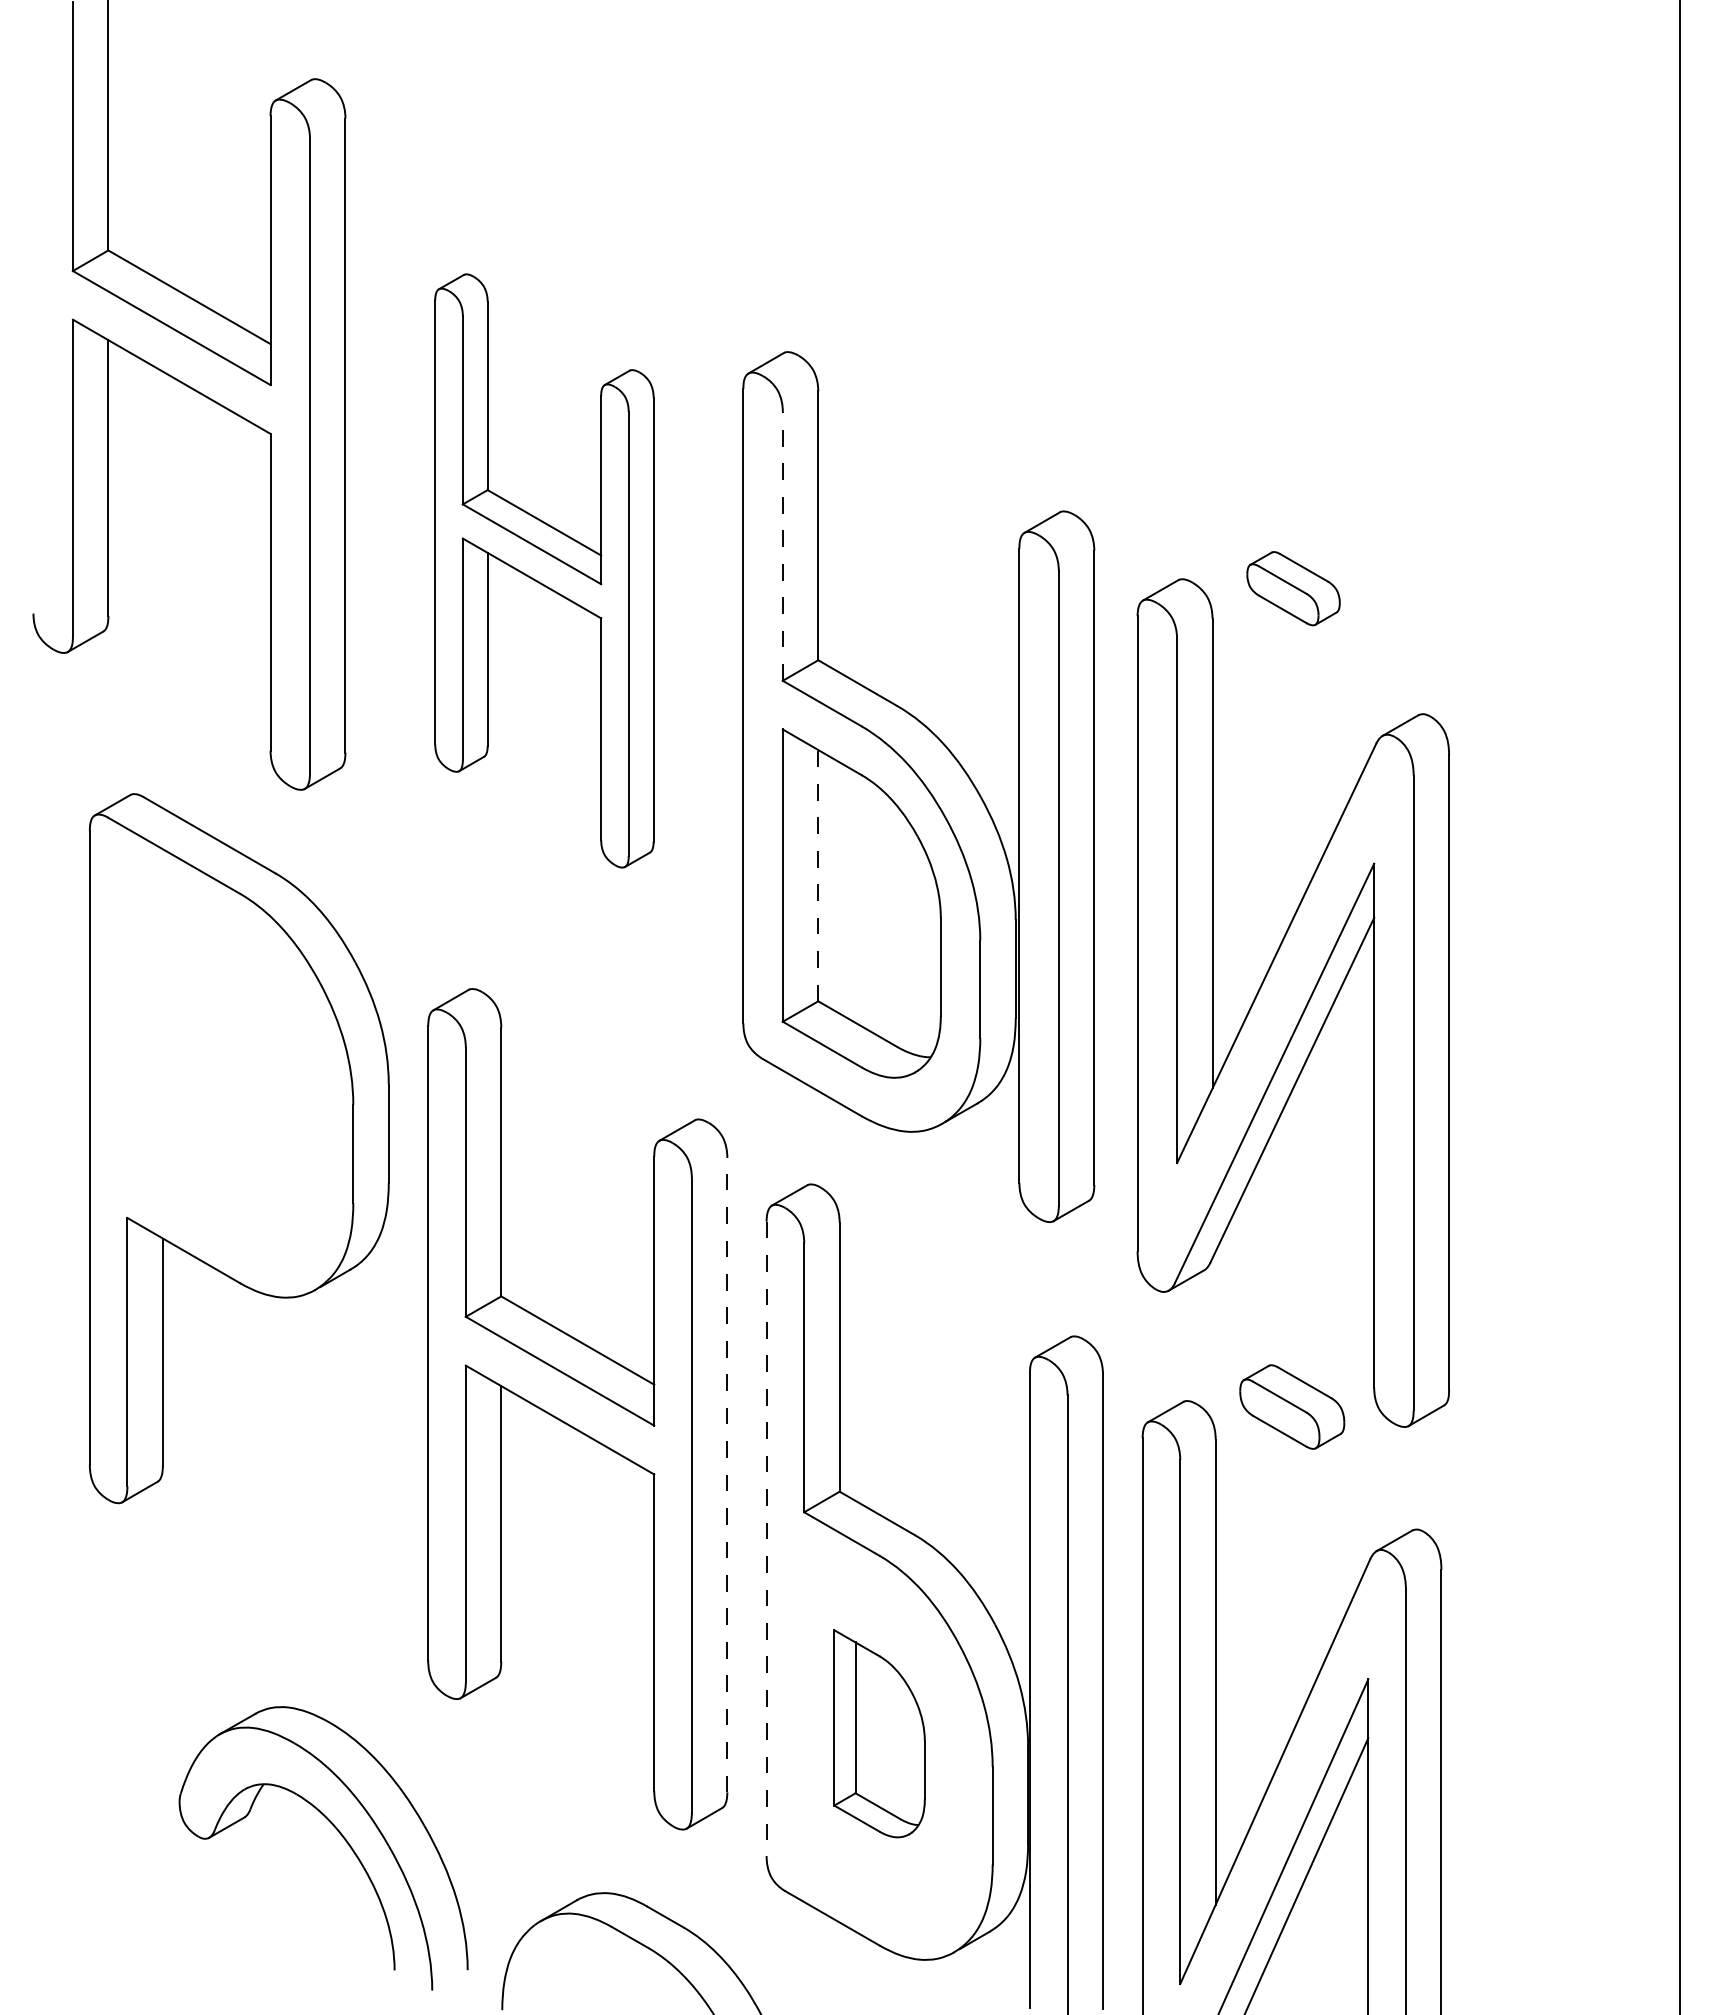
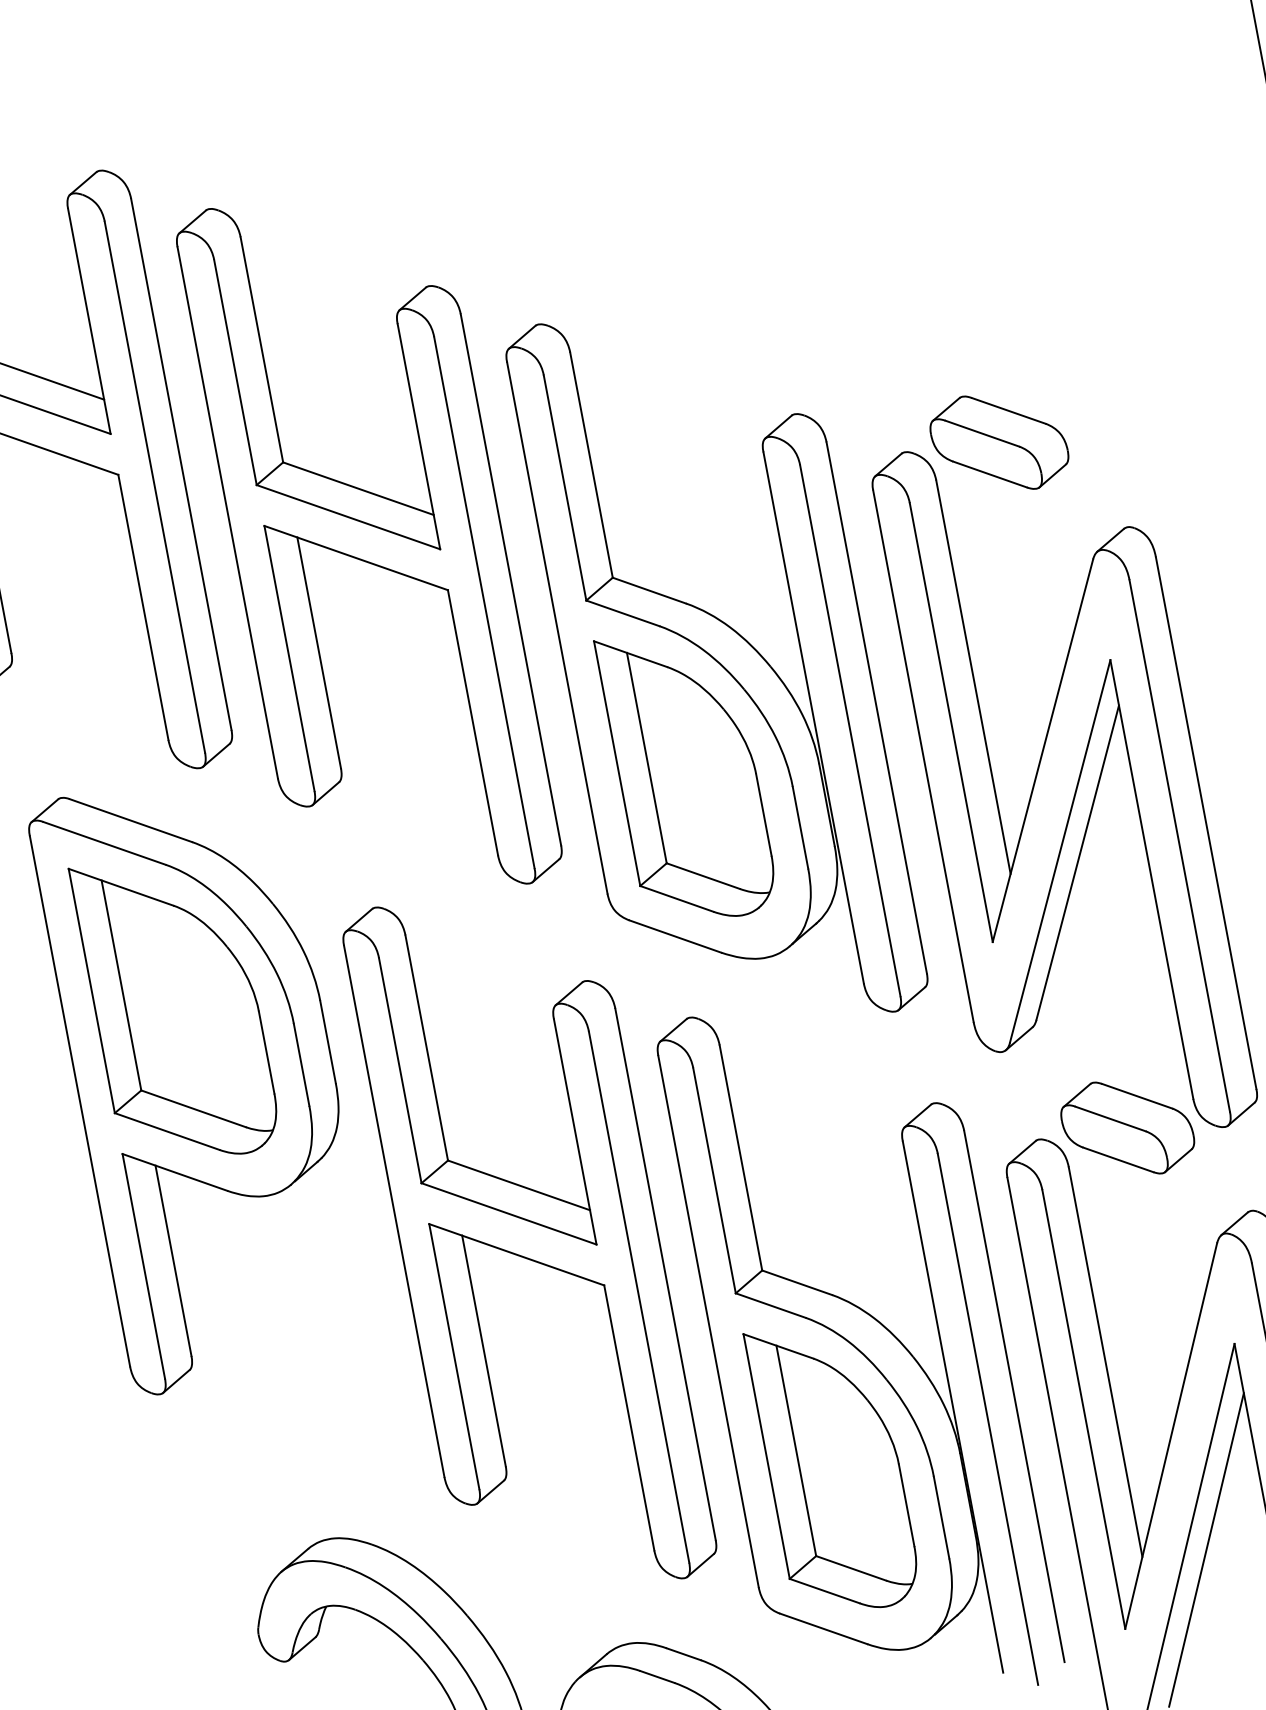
line: (782, 545) -> (564, 487), dashed -> solid
part: (544, 570) -> (369, 545), size x1.43
part: (1293, 588) -> (999, 442), size x1.67
line: (818, 875) -> (647, 757), dashed -> solid
part: (221, 1060) -> (176, 1007), added
part: (1292, 1406) -> (1127, 1127), size x1.43
line: (727, 1474) -> (665, 1273), dashed -> solid
line: (766, 1539) -> (708, 1322), dashed -> solid
part: (879, 1733) -> (833, 1466), size x1.67

